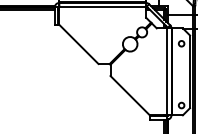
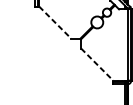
line: (78, 44) -> (54, 22), solid -> dashed
line: (130, 95) -> (97, 64), solid -> dashed

